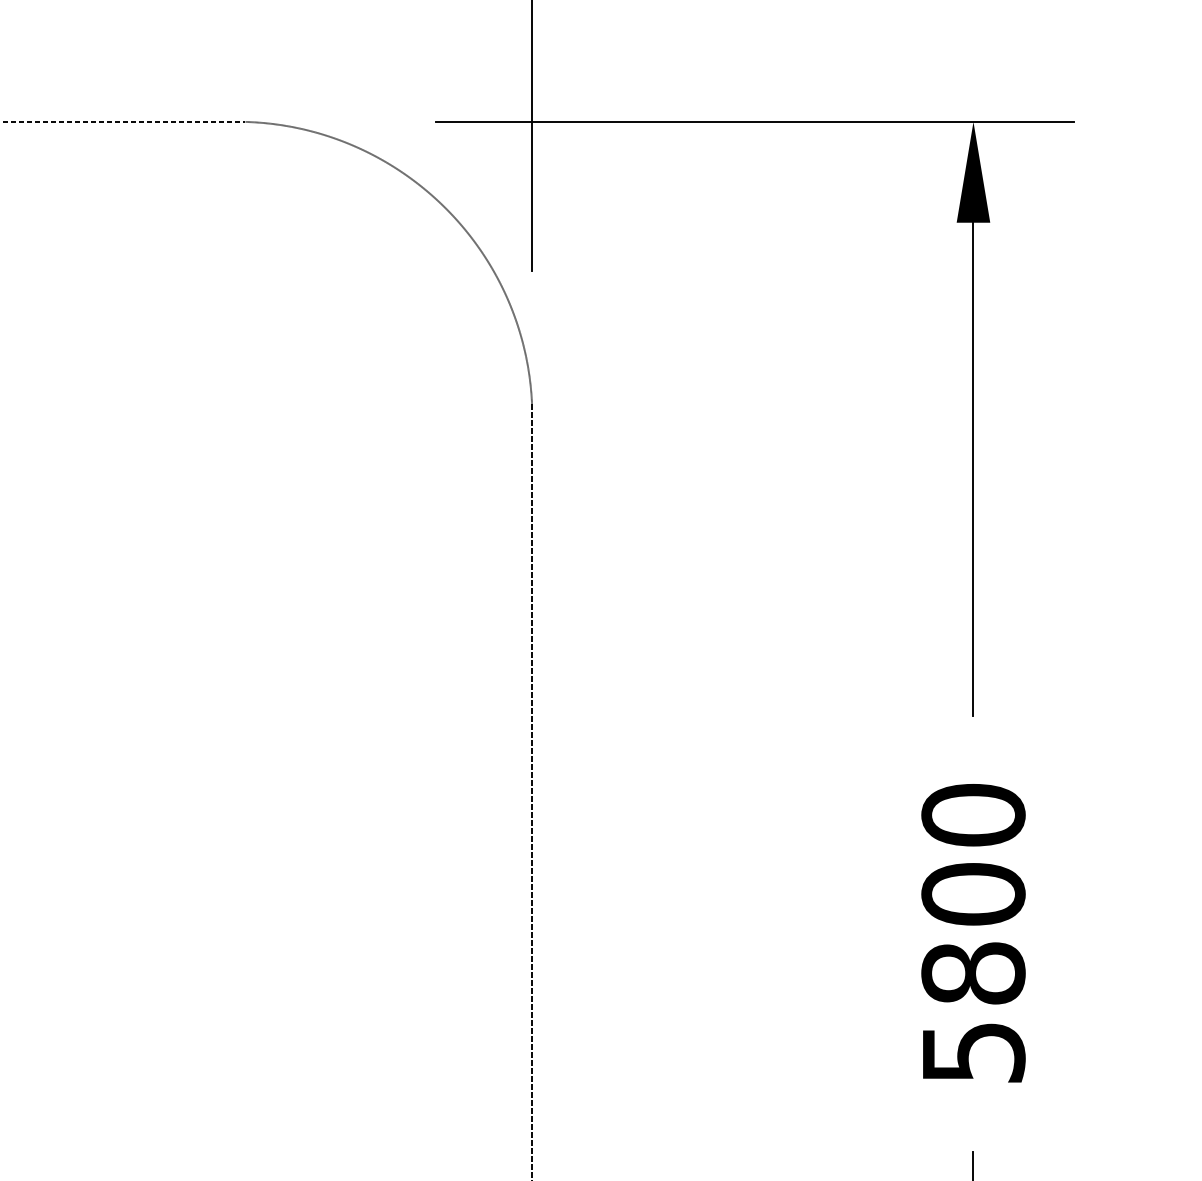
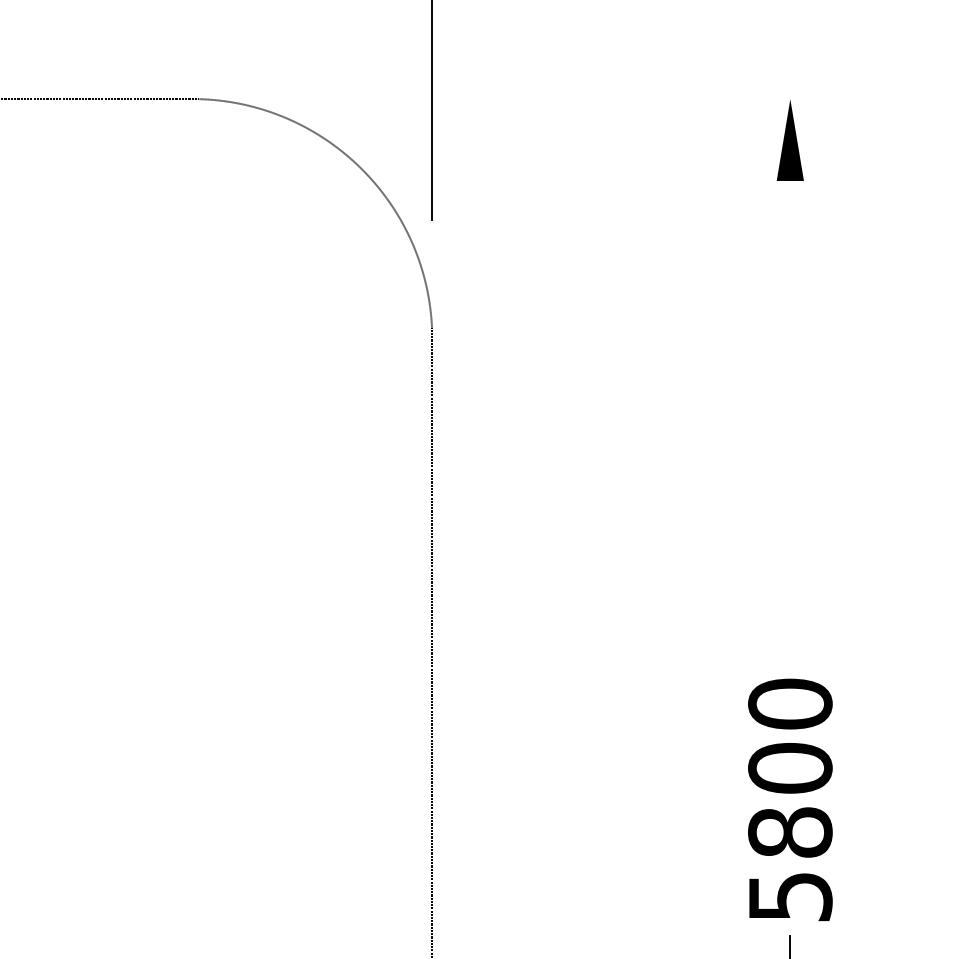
line: (754, 121) -> (612, 98), removed
line: (973, 468) -> (790, 380), removed
text: (973, 933) -> (790, 800), moved

